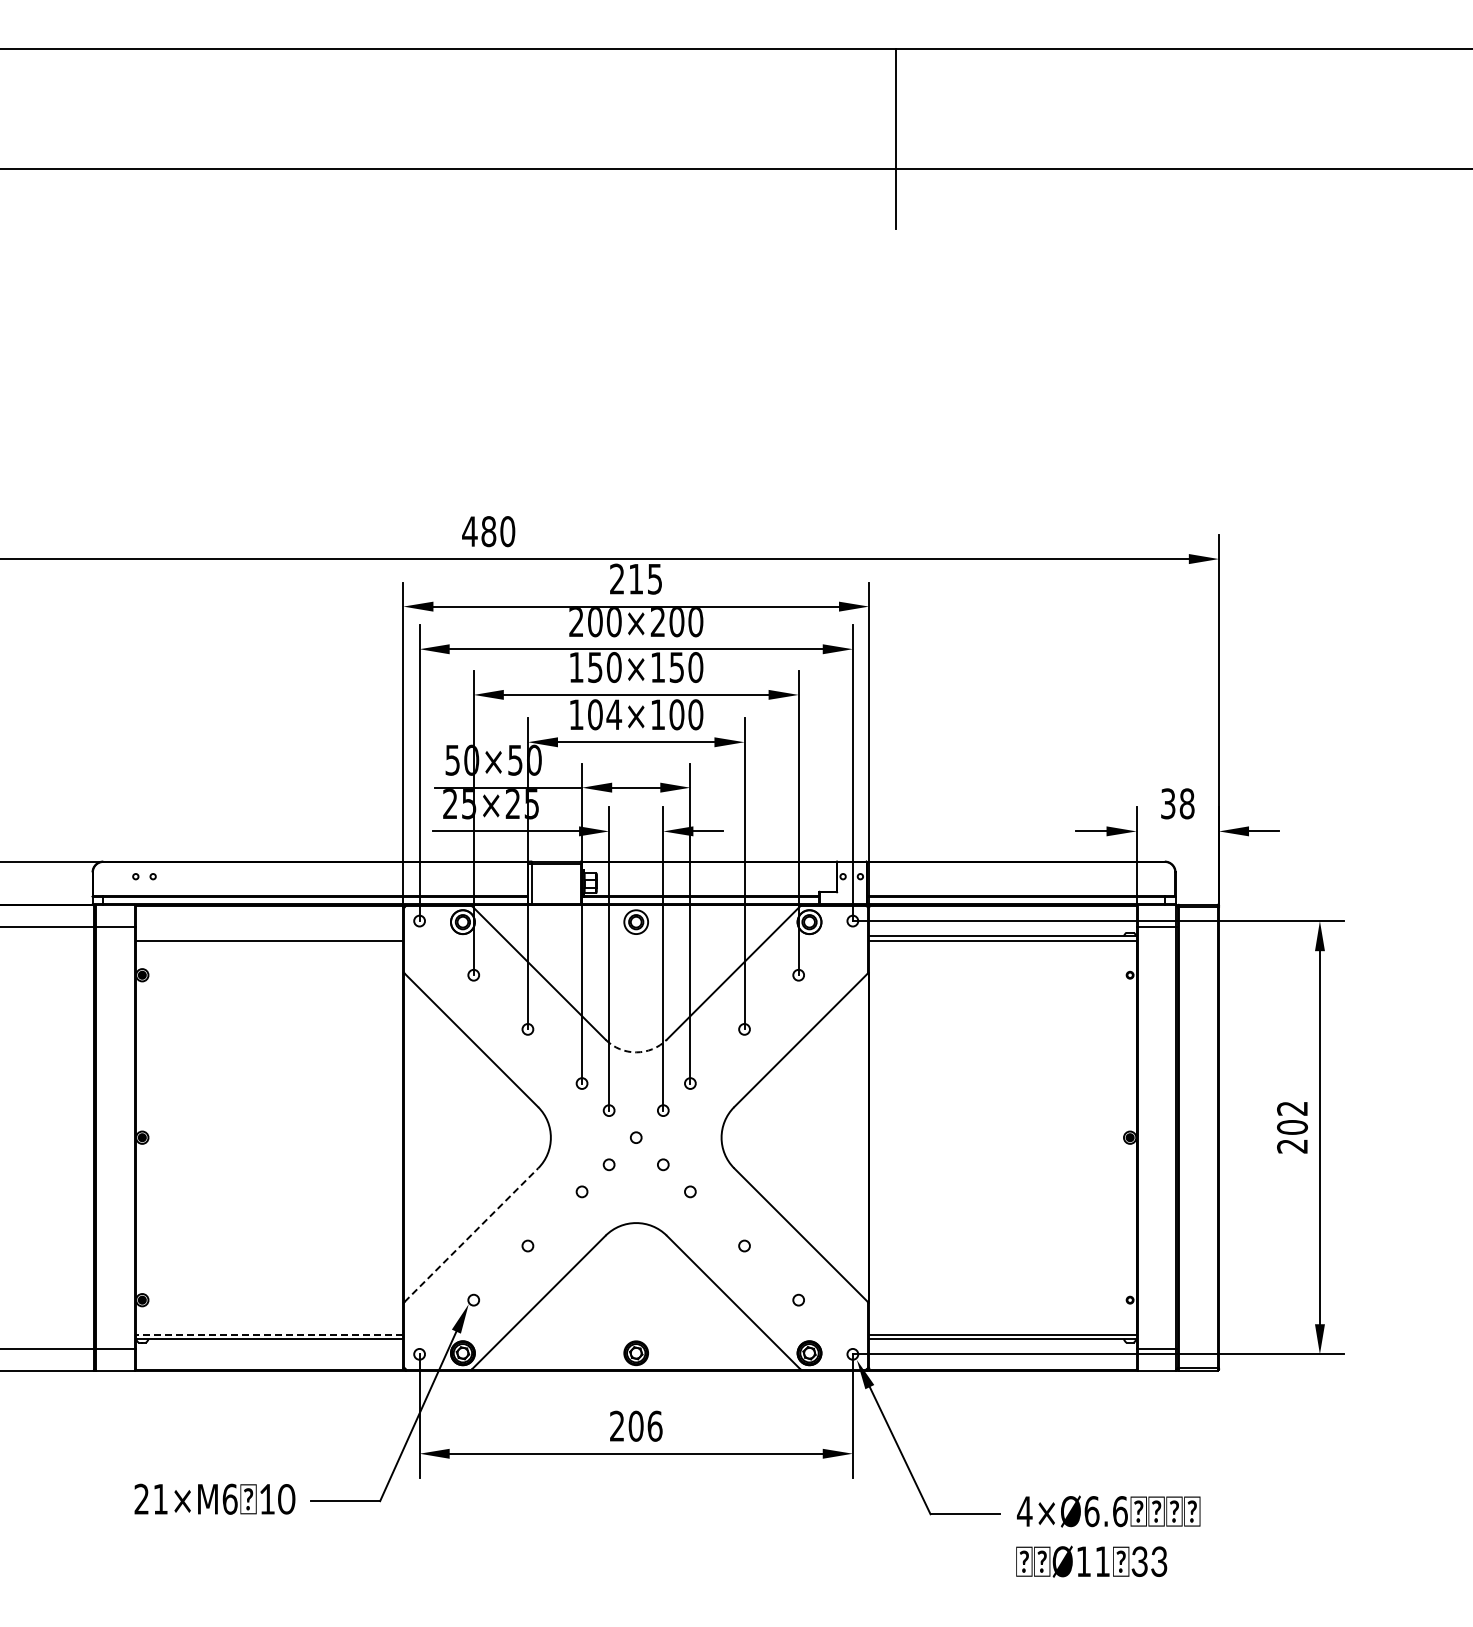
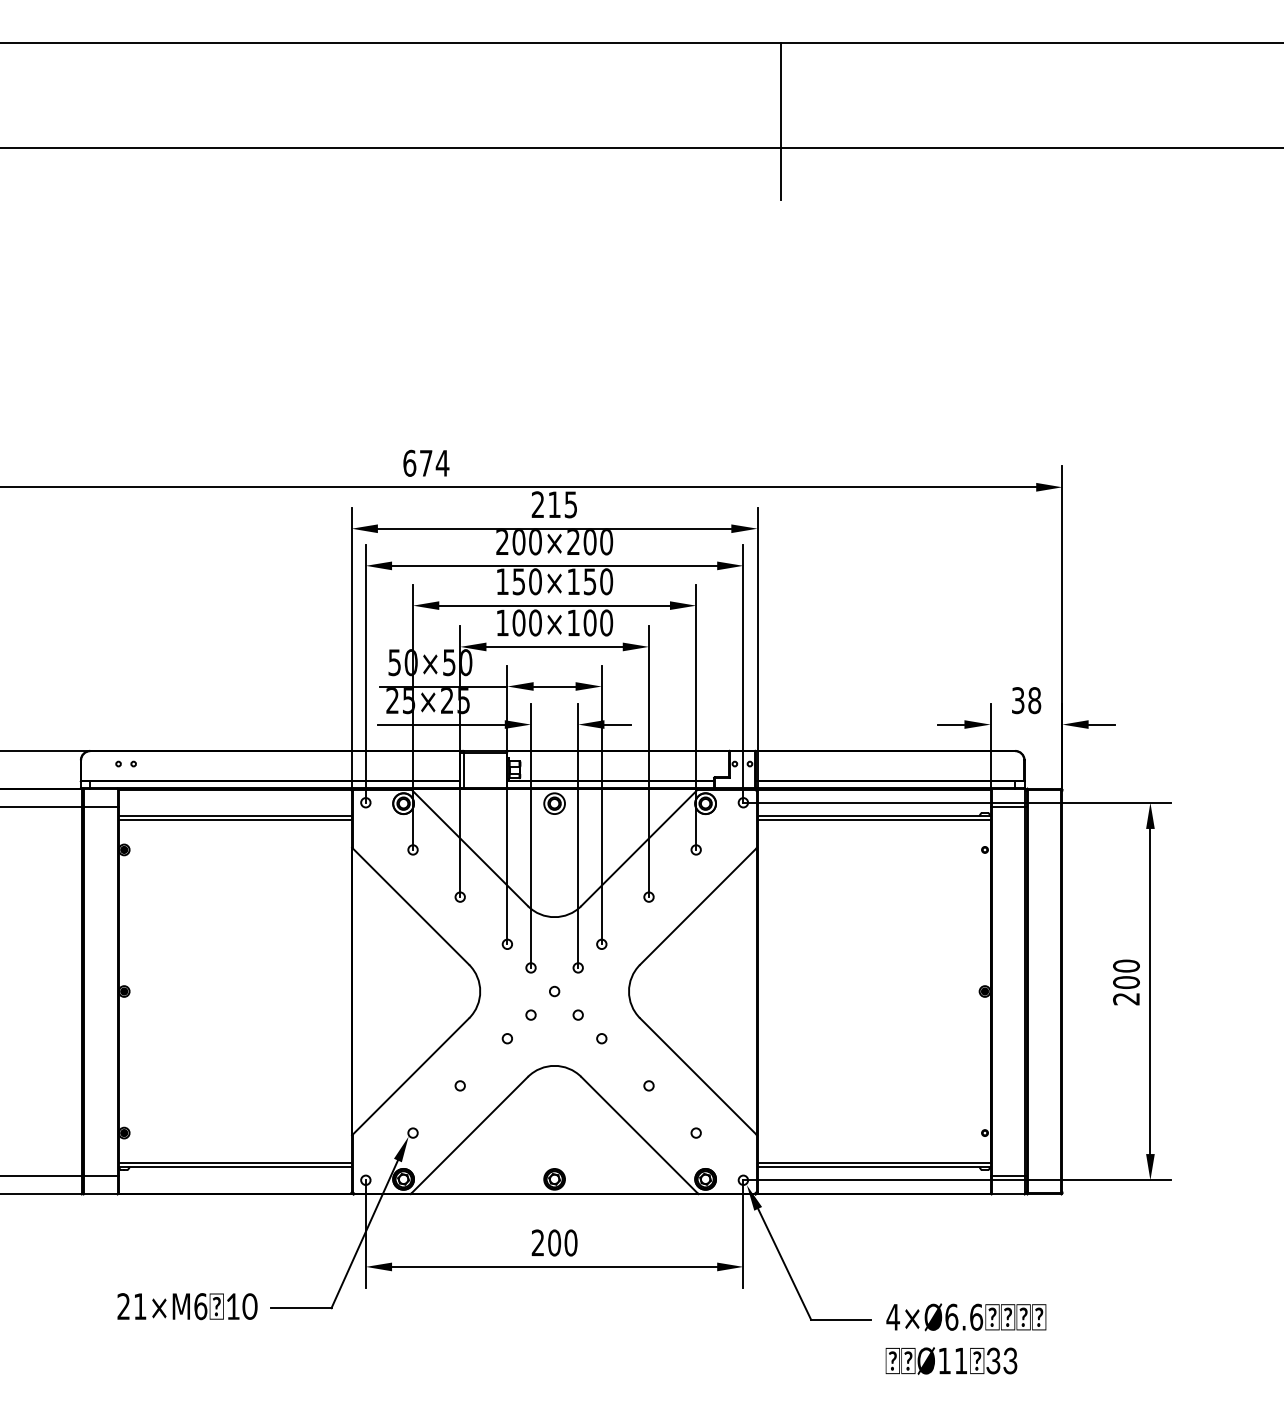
text: (488, 531) -> (425, 463), 480 -> 674
text: (614, 714) -> (535, 622), 104×100 -> 100×100
line: (269, 936) -> (235, 816), added
arc: (636, 1052) -> (554, 917), dashed -> solid
text: (1292, 1108) -> (1126, 966), 202 -> 200
line: (471, 1235) -> (411, 1076), dashed -> solid
line: (269, 1334) -> (235, 1162), dashed -> solid
text: (654, 1425) -> (570, 1242), 206 -> 200

